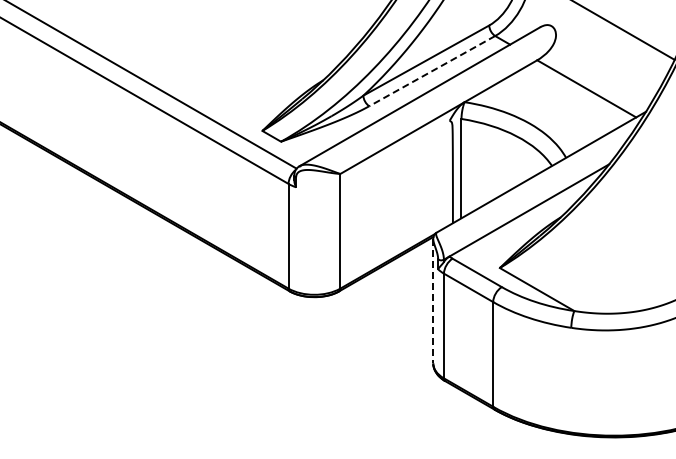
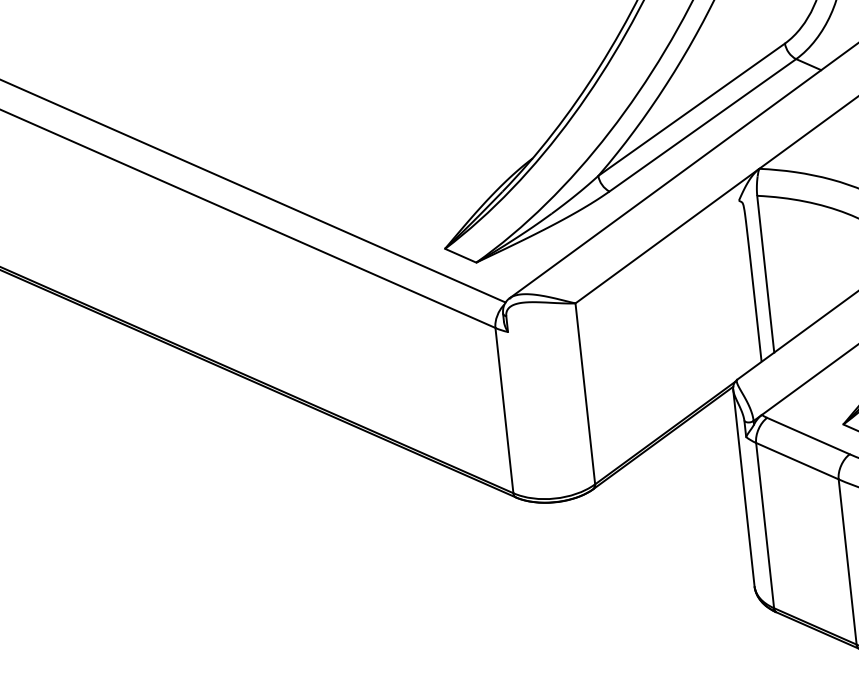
line: (431, 71) -> (701, 126), dashed -> solid
line: (433, 301) -> (744, 488), dashed -> solid

